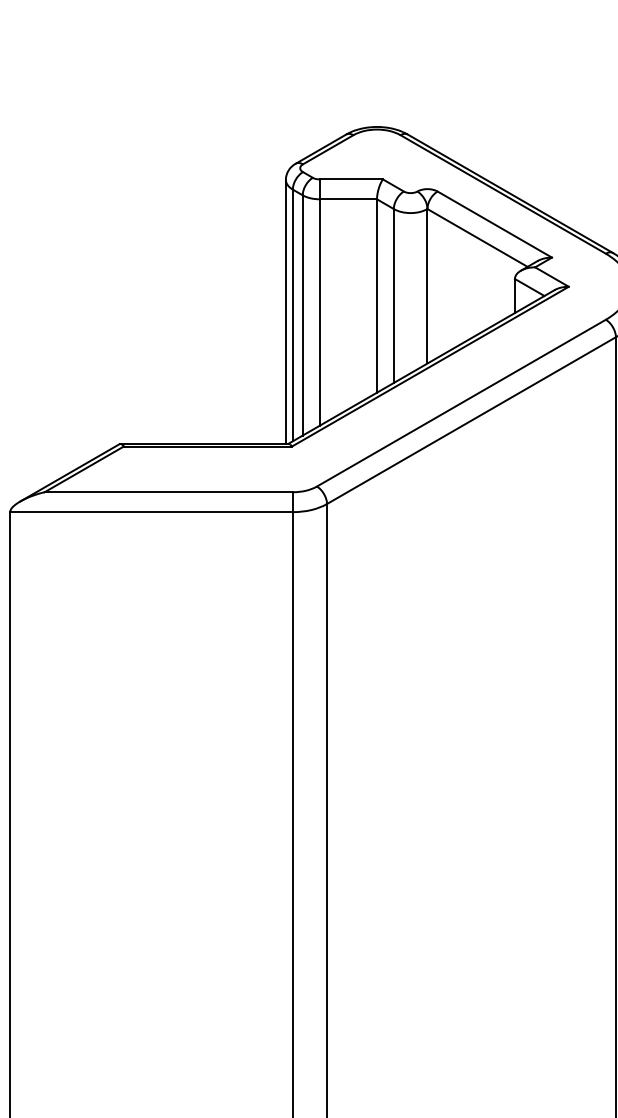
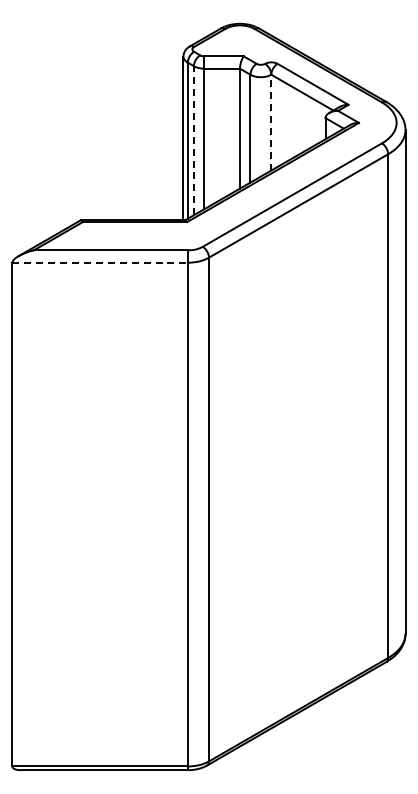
line: (427, 286) -> (271, 122), solid -> dashed
line: (302, 315) -> (193, 140), solid -> dashed
line: (152, 511) -> (100, 262), solid -> dashed

